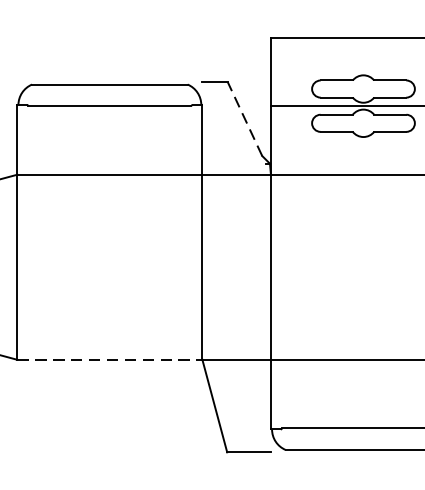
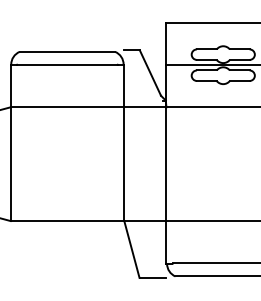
line: (245, 118) -> (150, 72), dashed -> solid
line: (109, 360) -> (67, 221), dashed -> solid

